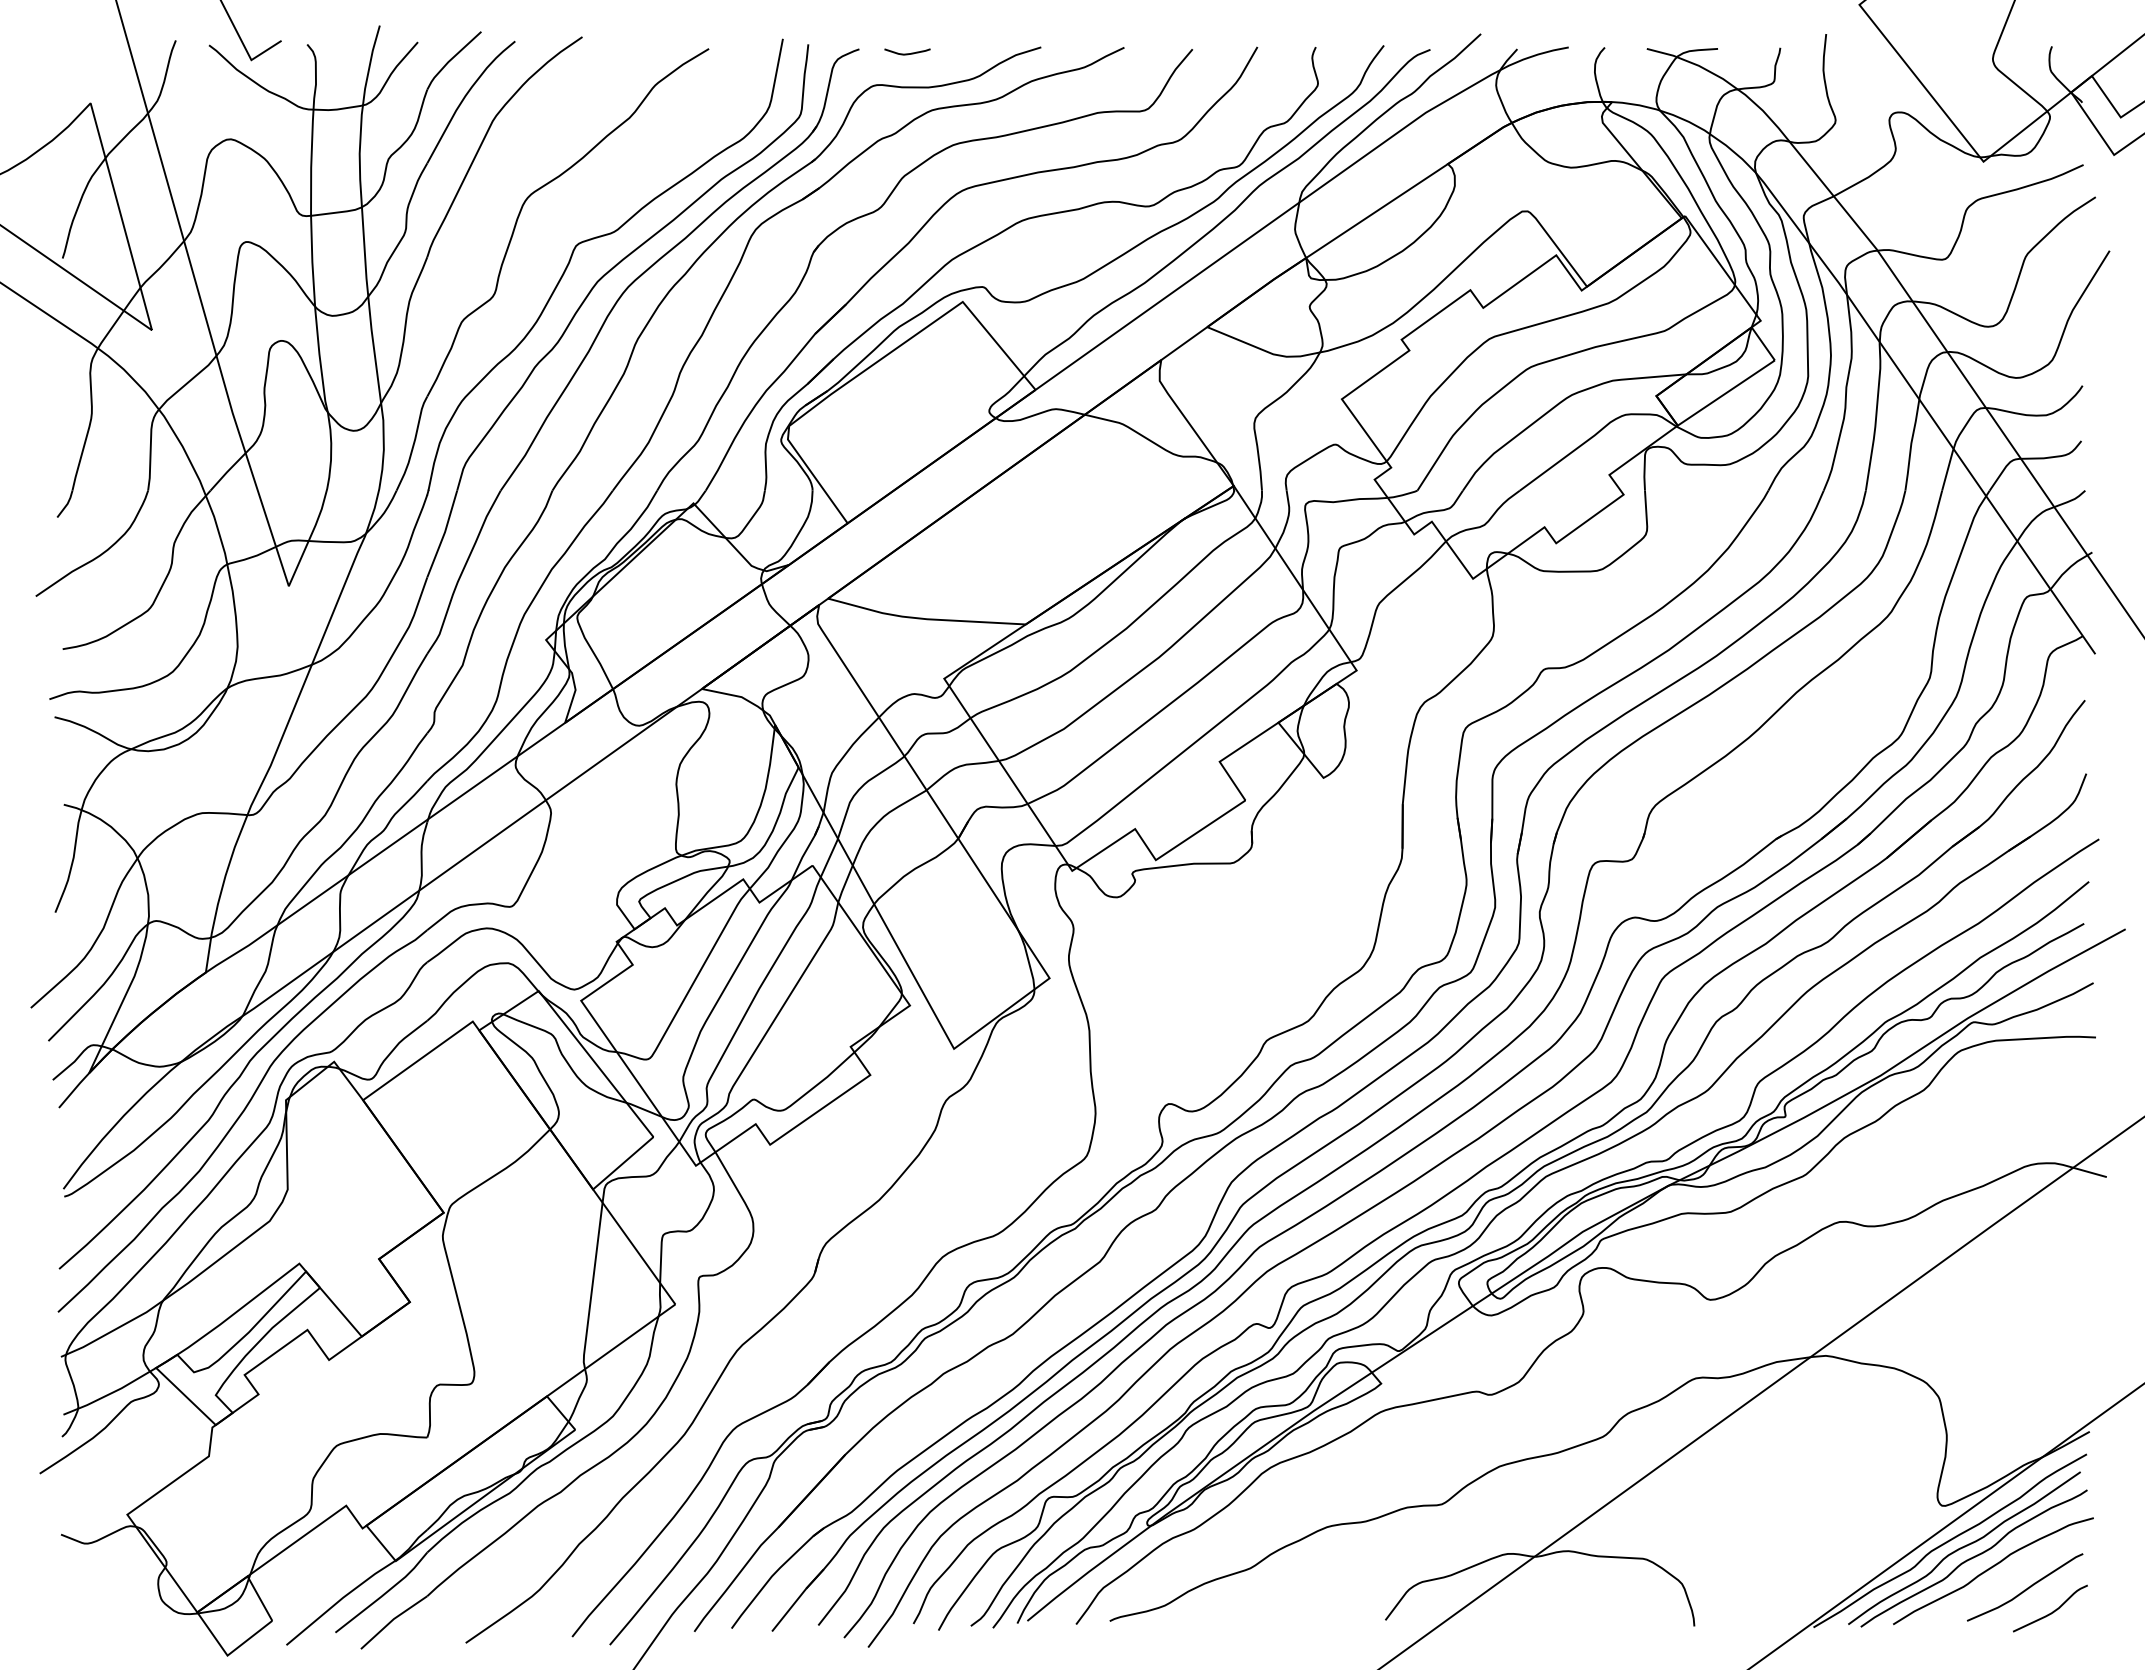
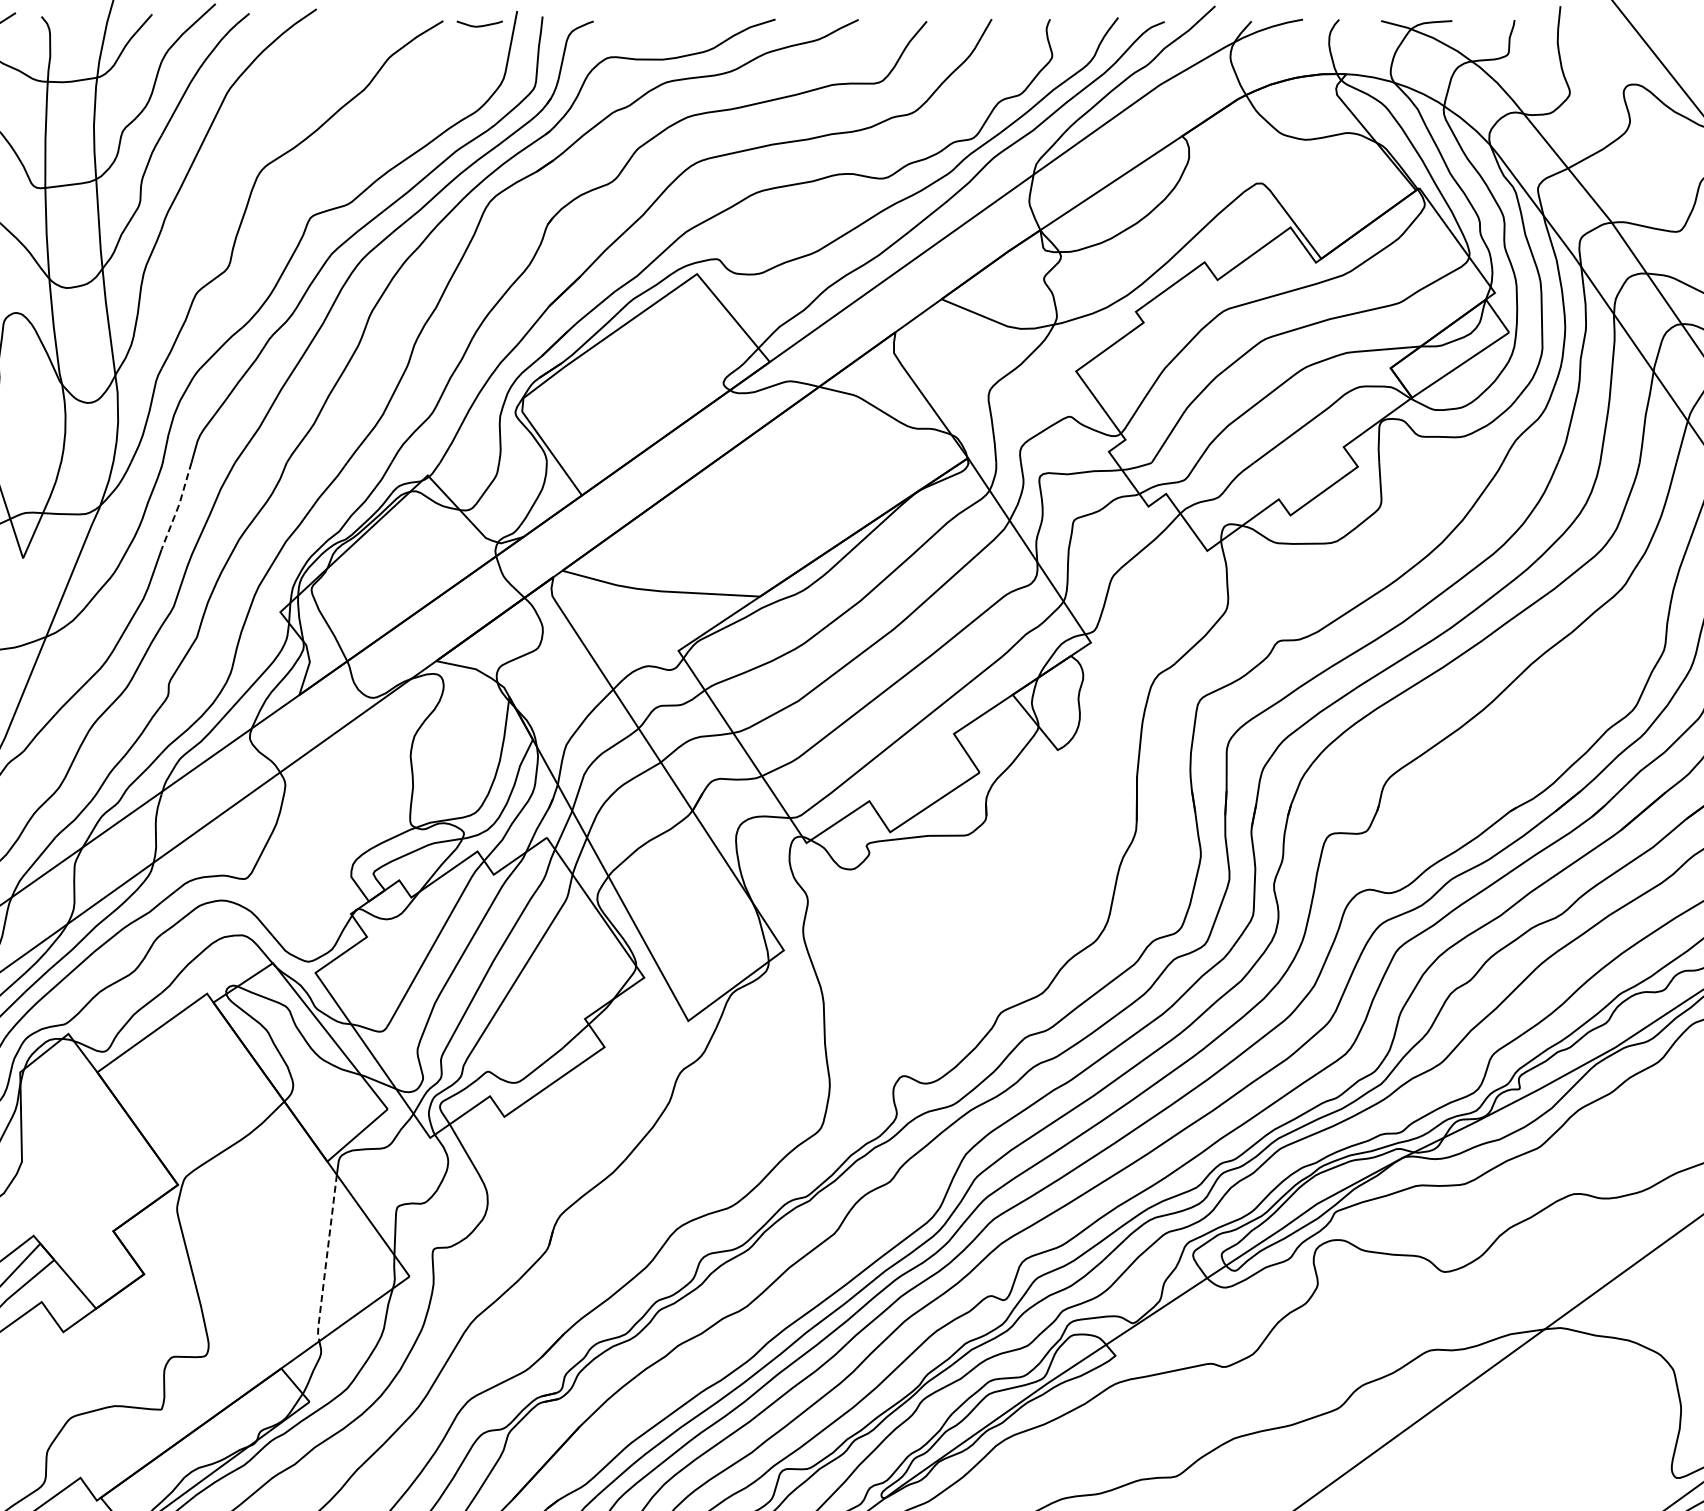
curve: (907, 53) -> (479, 25), moved
line: (444, 533) -> (178, 505), solid -> dashed
line: (592, 1287) -> (326, 1259), solid -> dashed

